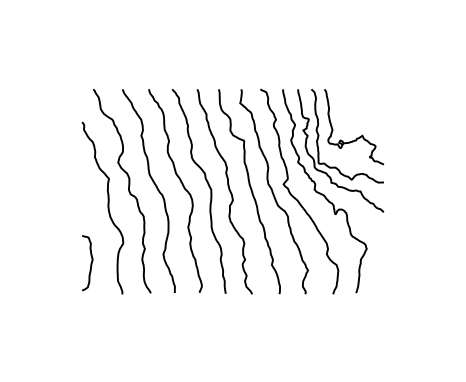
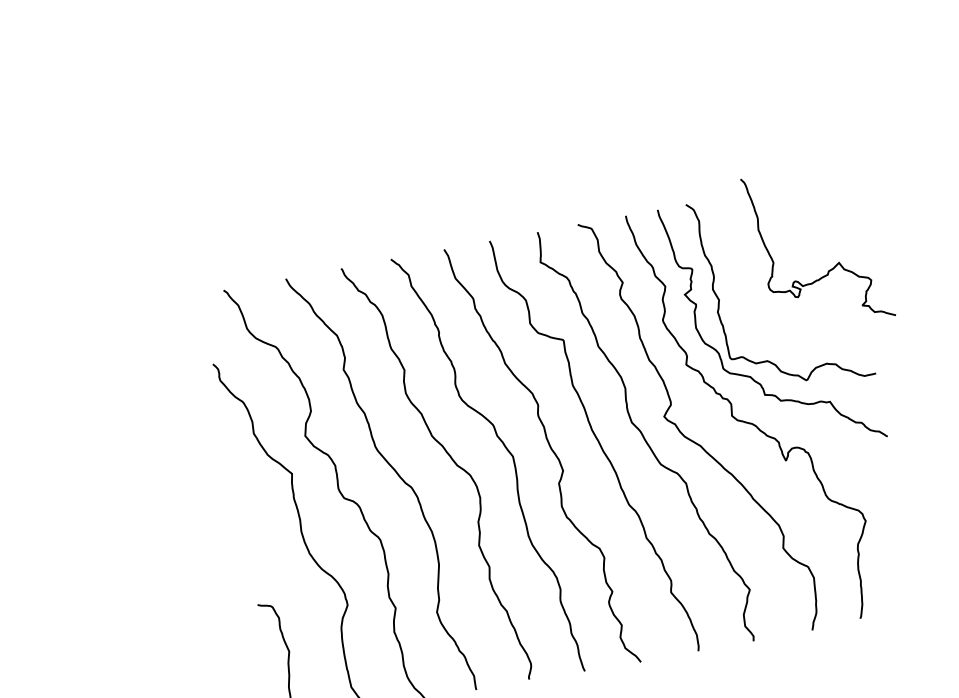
curve: (357, 137) -> (829, 268), moved

